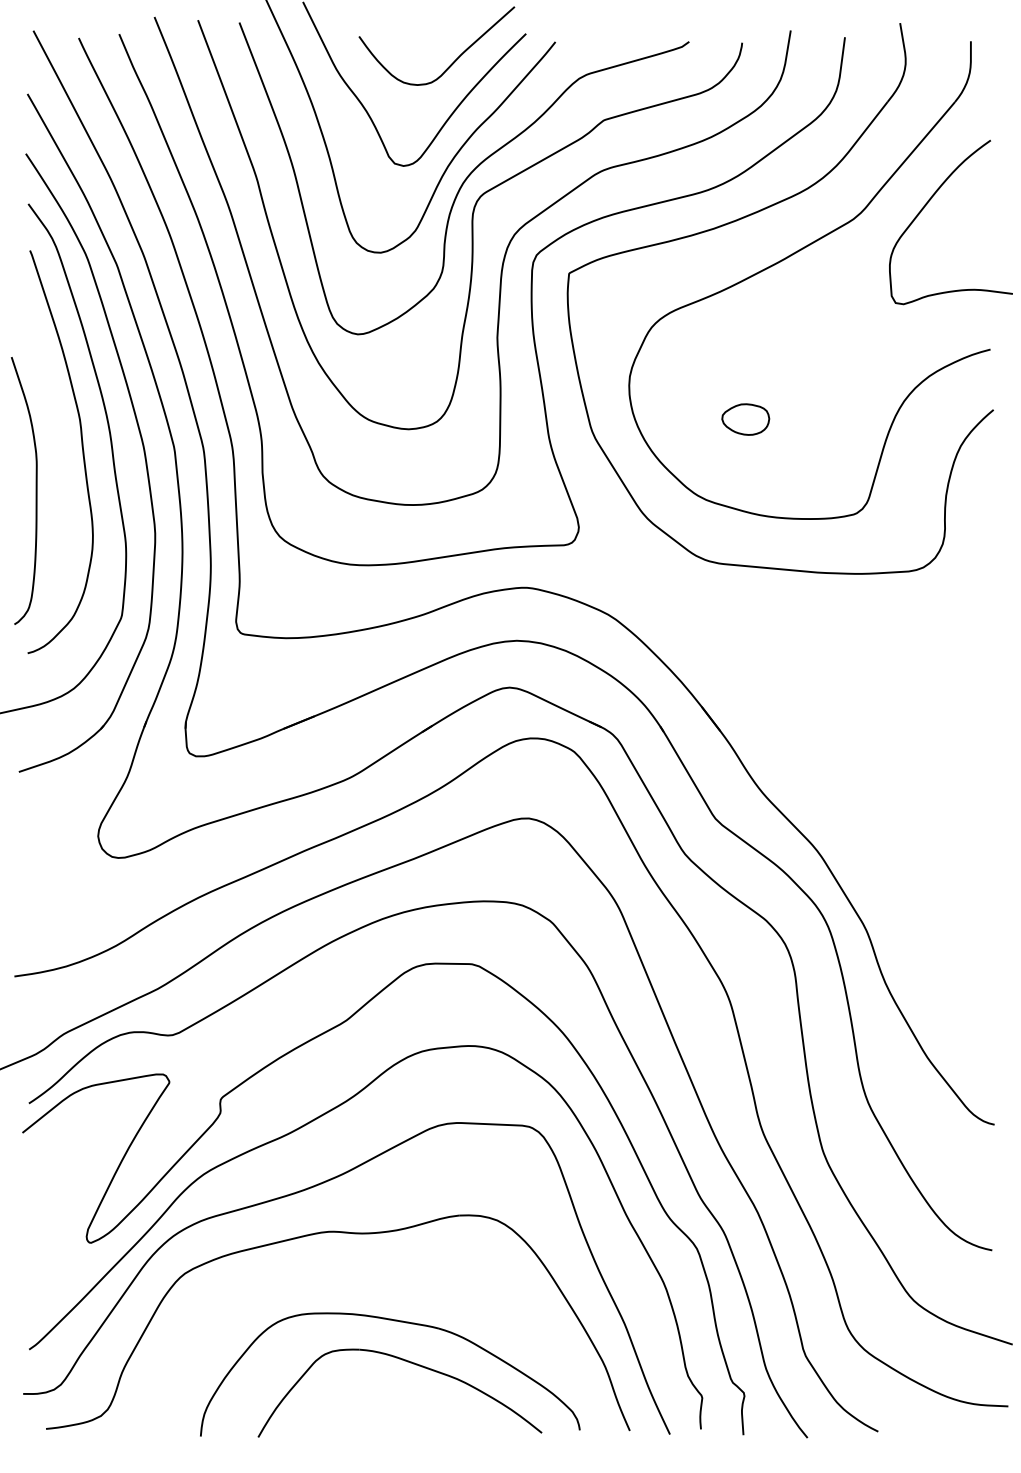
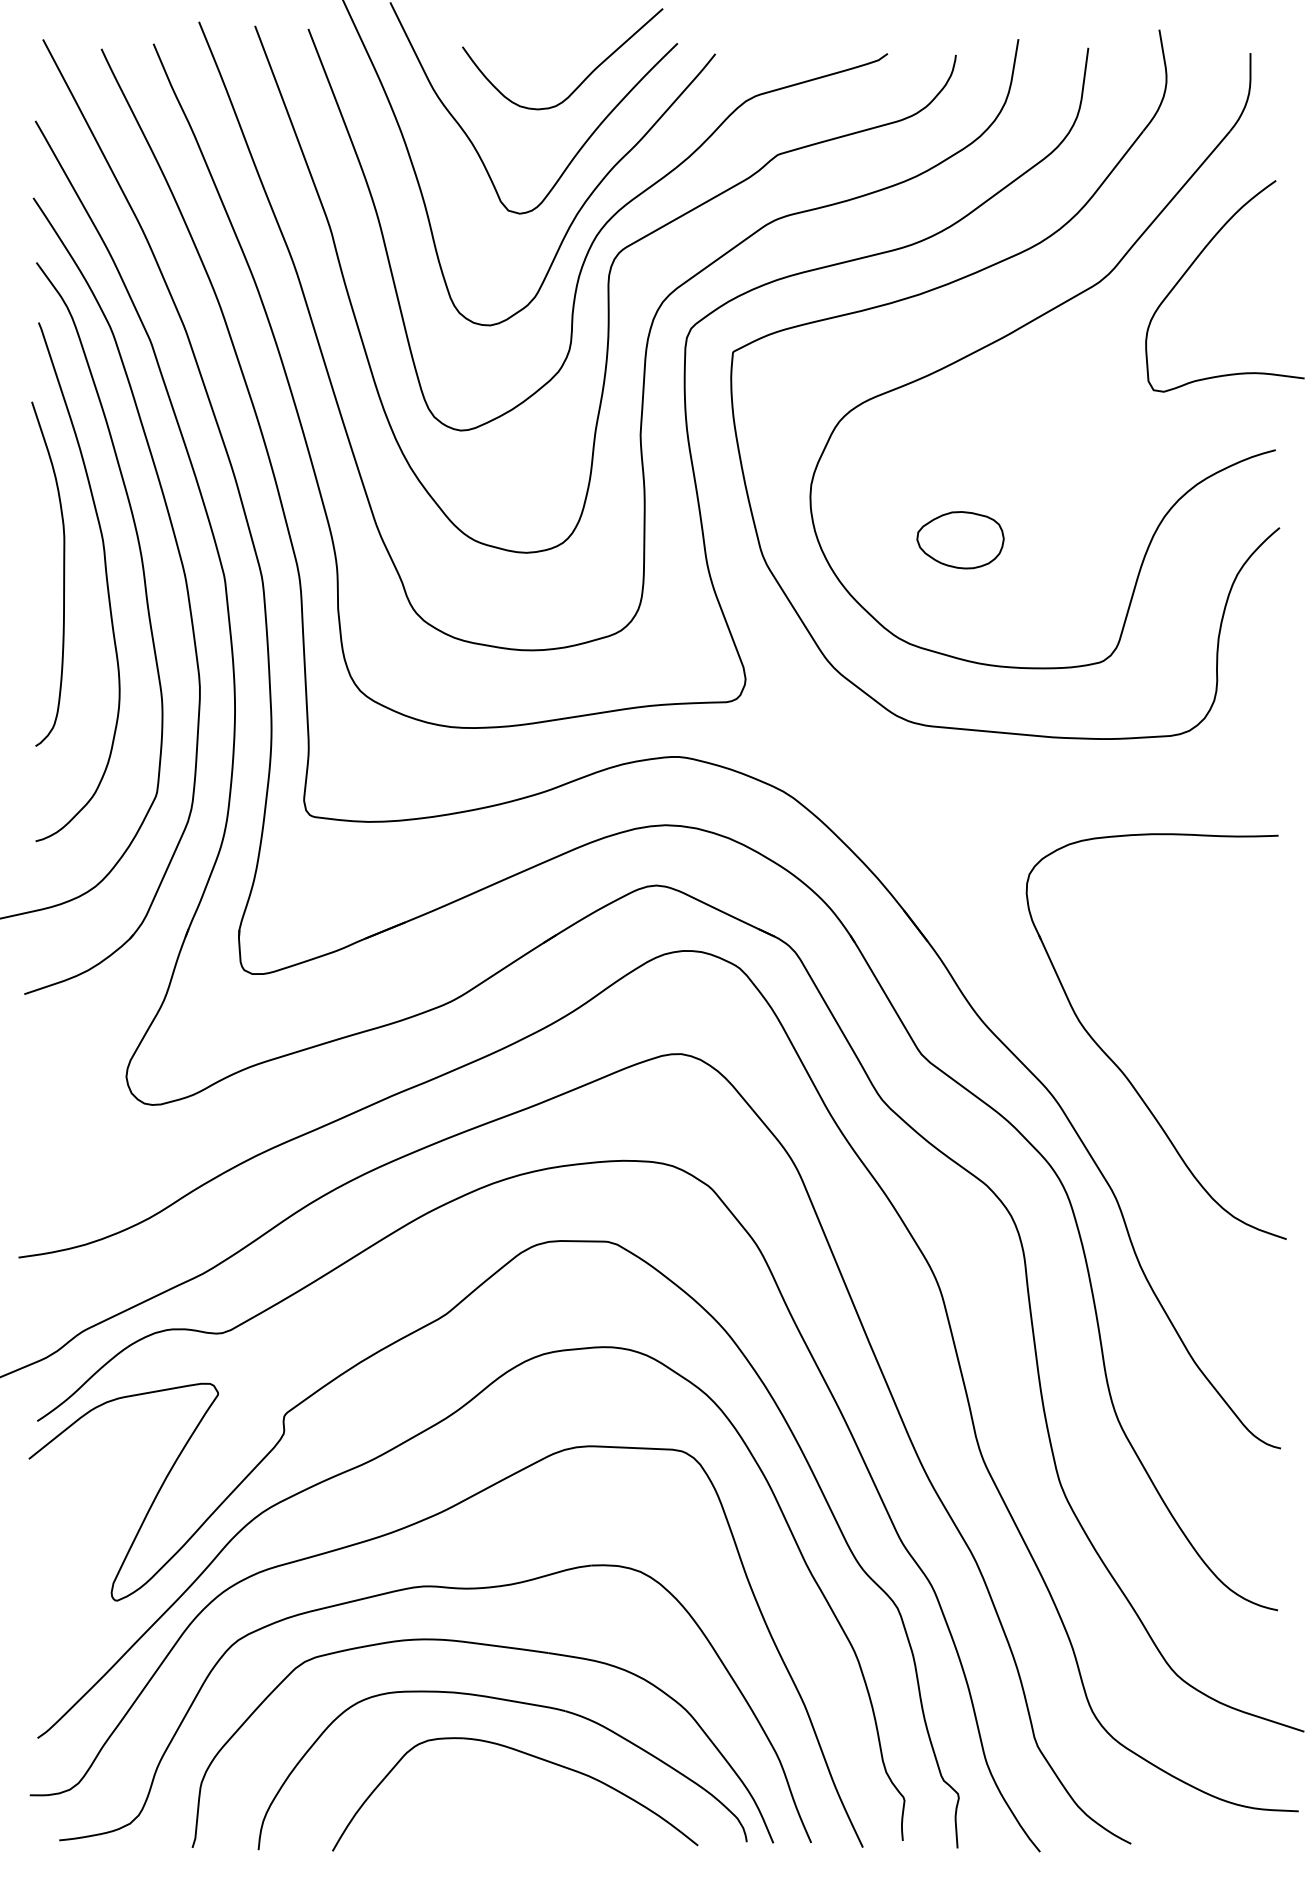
part: (745, 419) -> (960, 540), size x1.43
curve: (36, 490) -> (63, 573), moved
part: (870, 830) -> (1121, 1069), added
part: (386, 1279) -> (497, 1647), added

